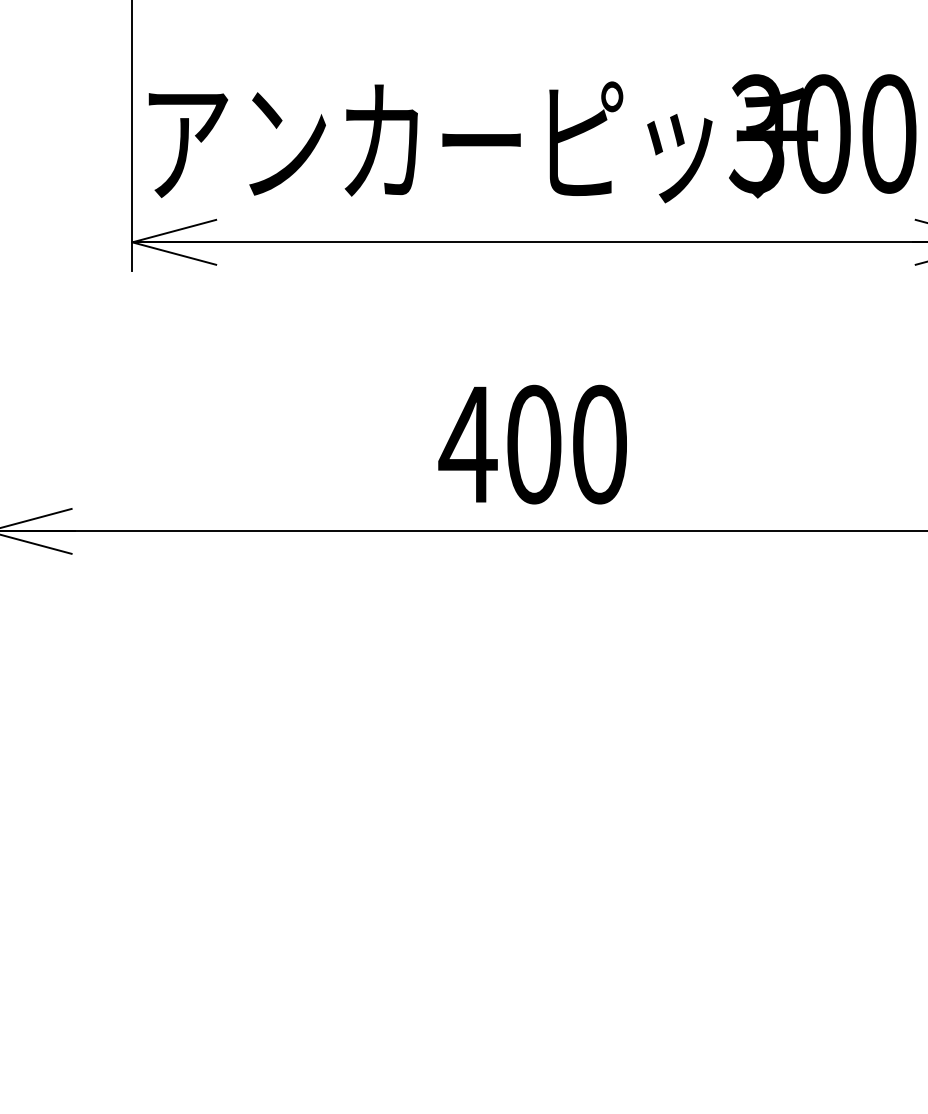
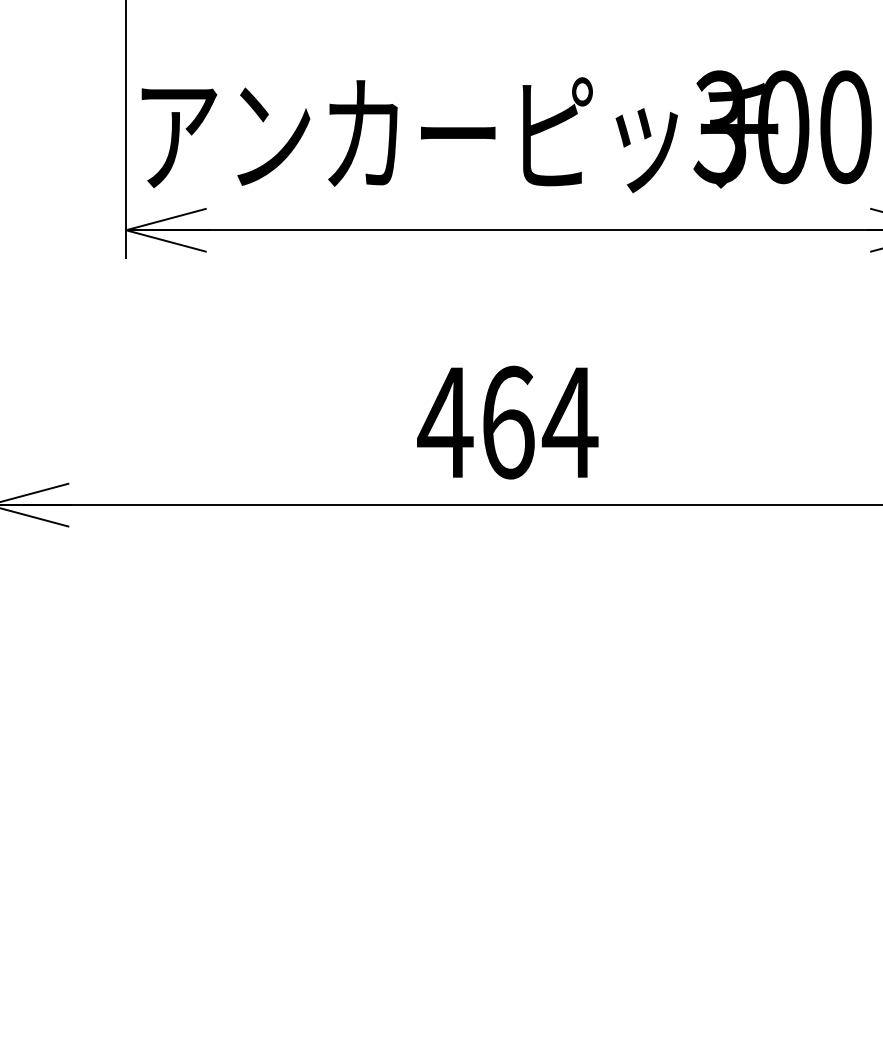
text: (568, 444) -> (540, 422), 400 -> 464

